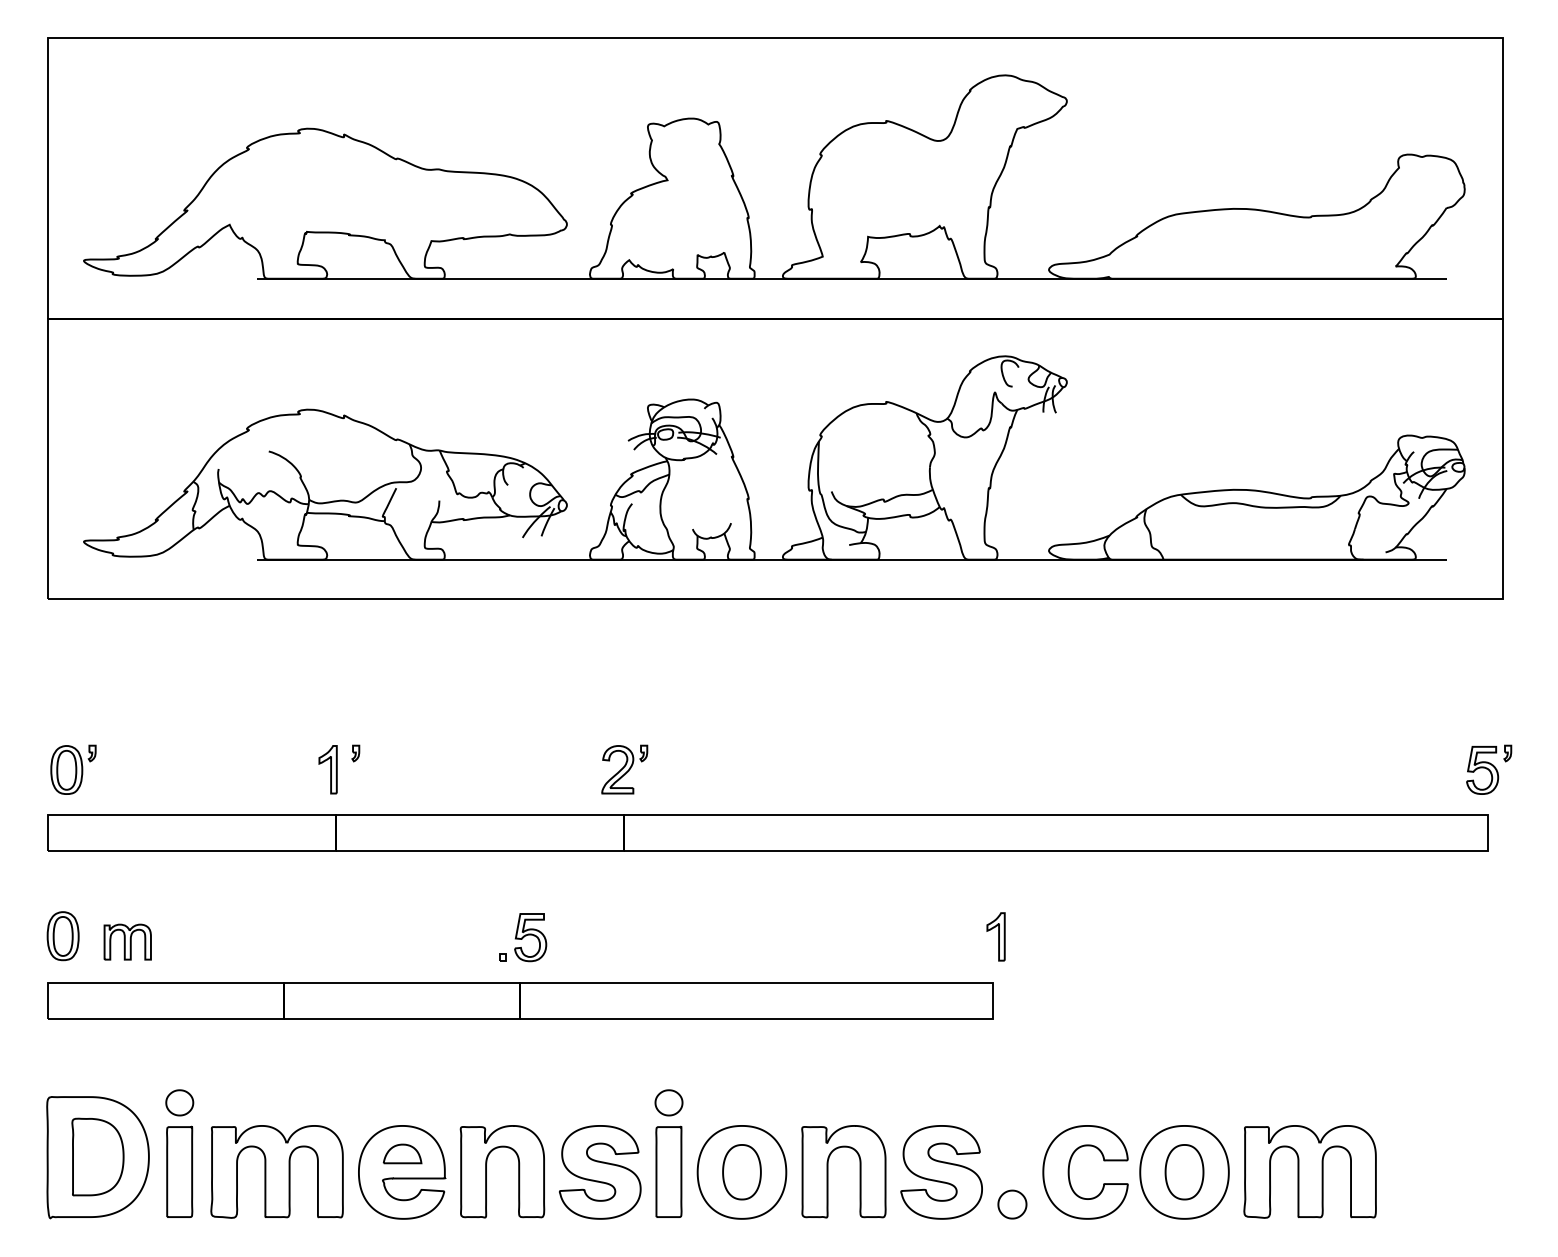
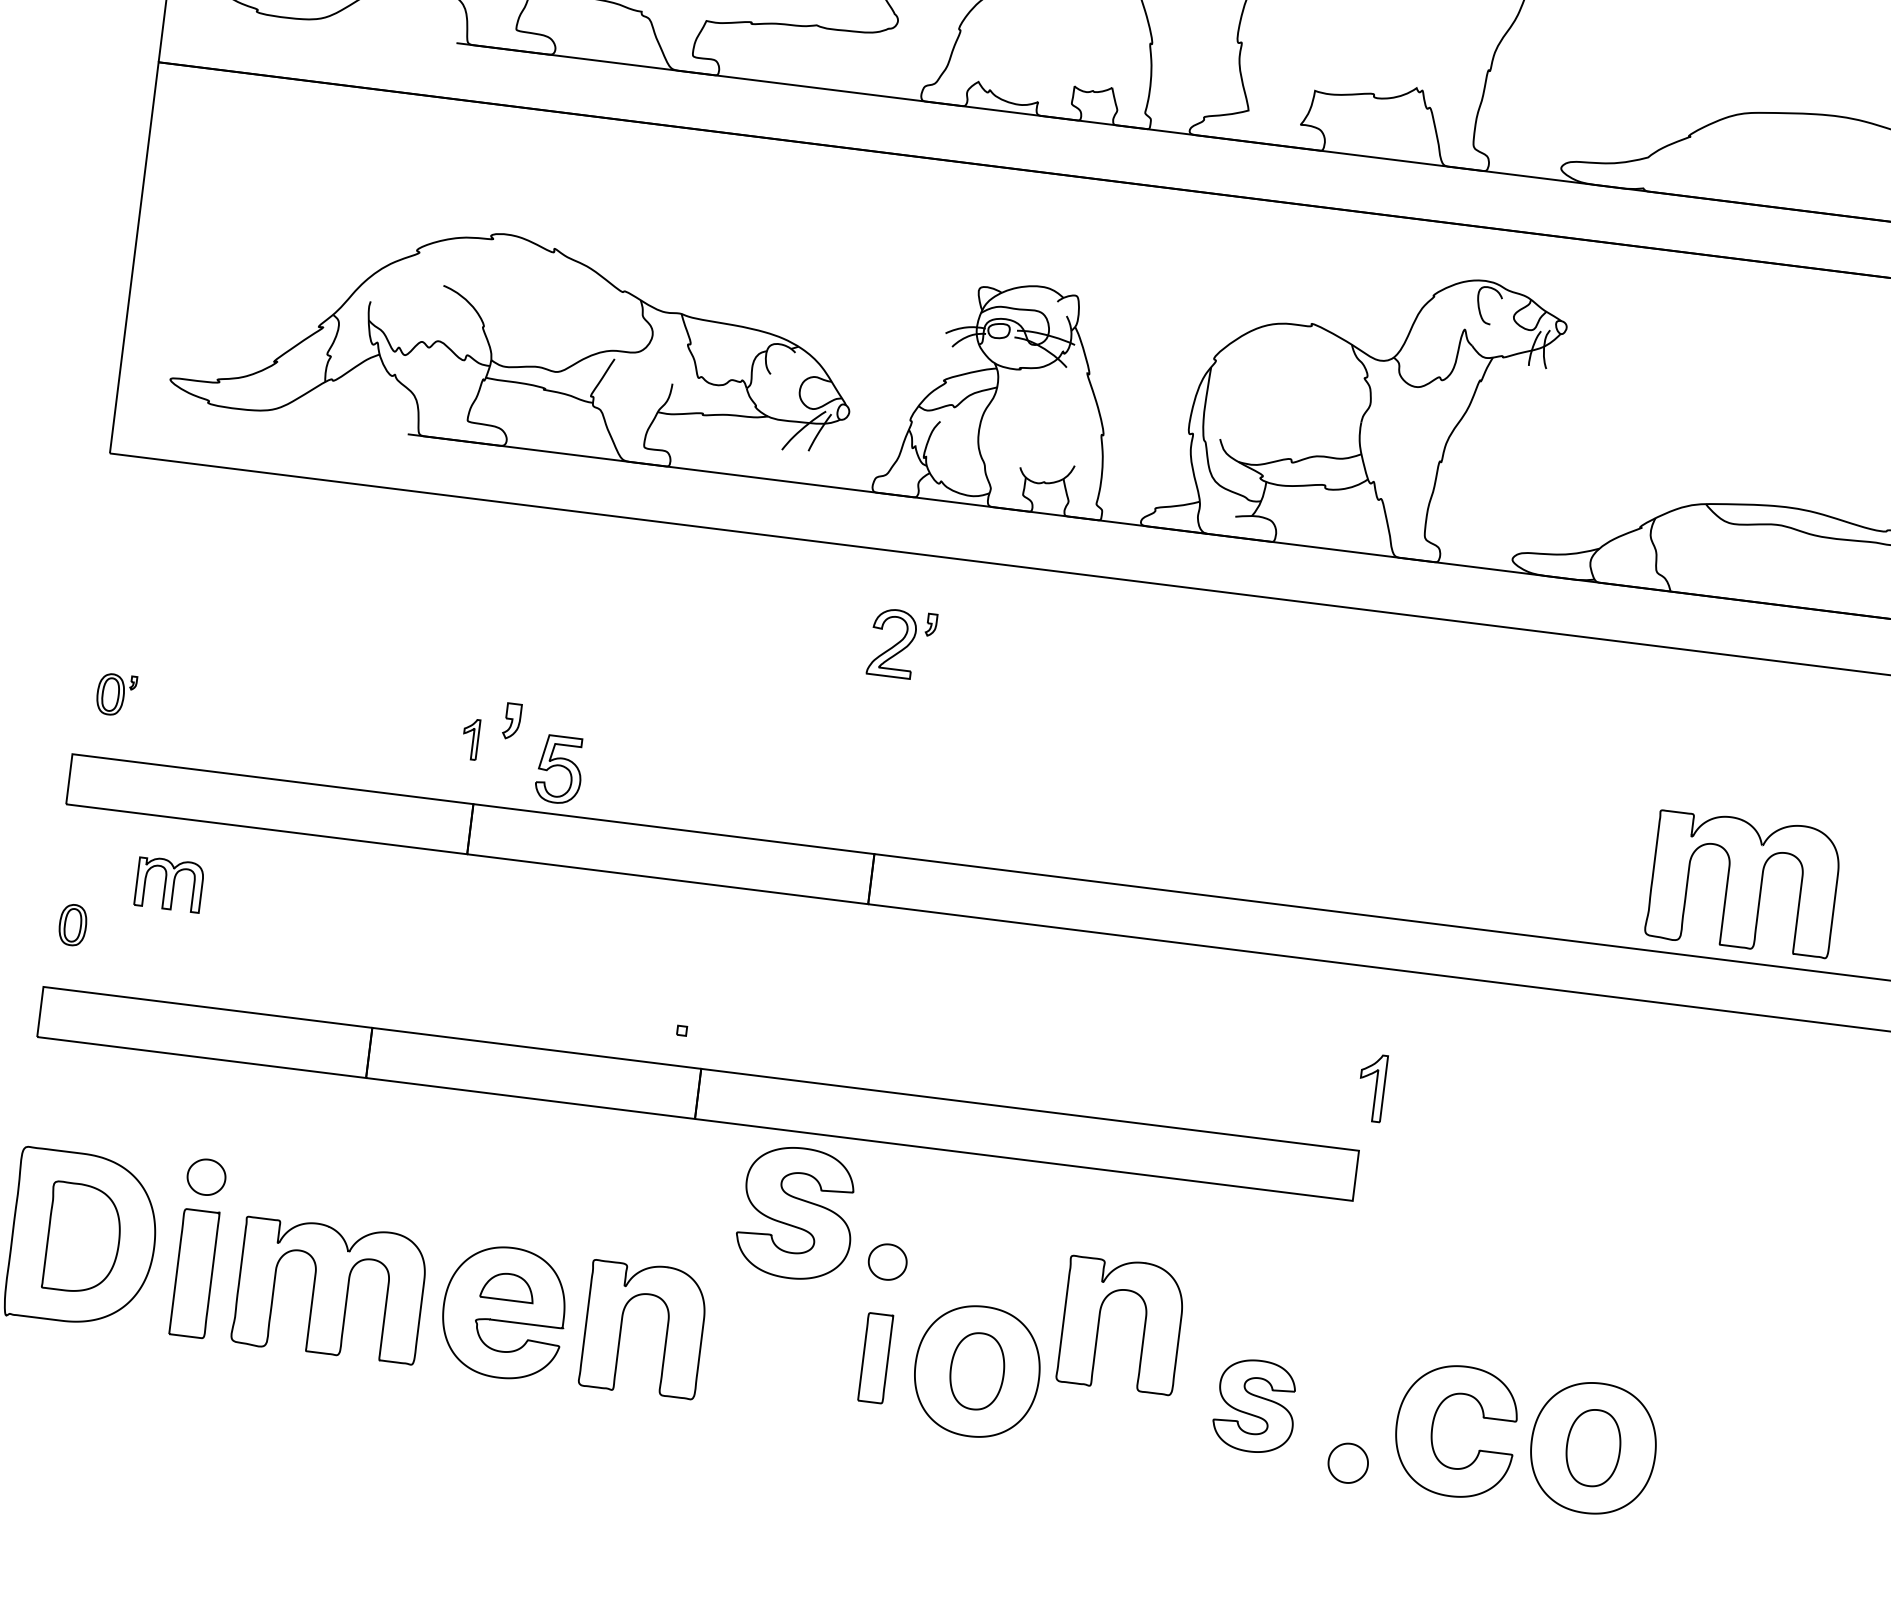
part: (355, 753) -> (511, 721), size x1.6
part: (73, 769) -> (116, 694), size x0.6
part: (327, 769) -> (470, 738), size x0.6
part: (624, 769) -> (901, 644), moved
part: (62, 936) -> (72, 925), size x0.6
part: (530, 937) -> (559, 769), moved
part: (127, 941) -> (169, 883), moved
part: (668, 1171) -> (875, 1357), size x0.7
part: (828, 1171) -> (1100, 1321), moved
part: (1309, 1171) -> (1742, 883), moved
part: (600, 1172) -> (796, 1213), moved
part: (941, 1172) -> (1255, 1406), size x0.7

